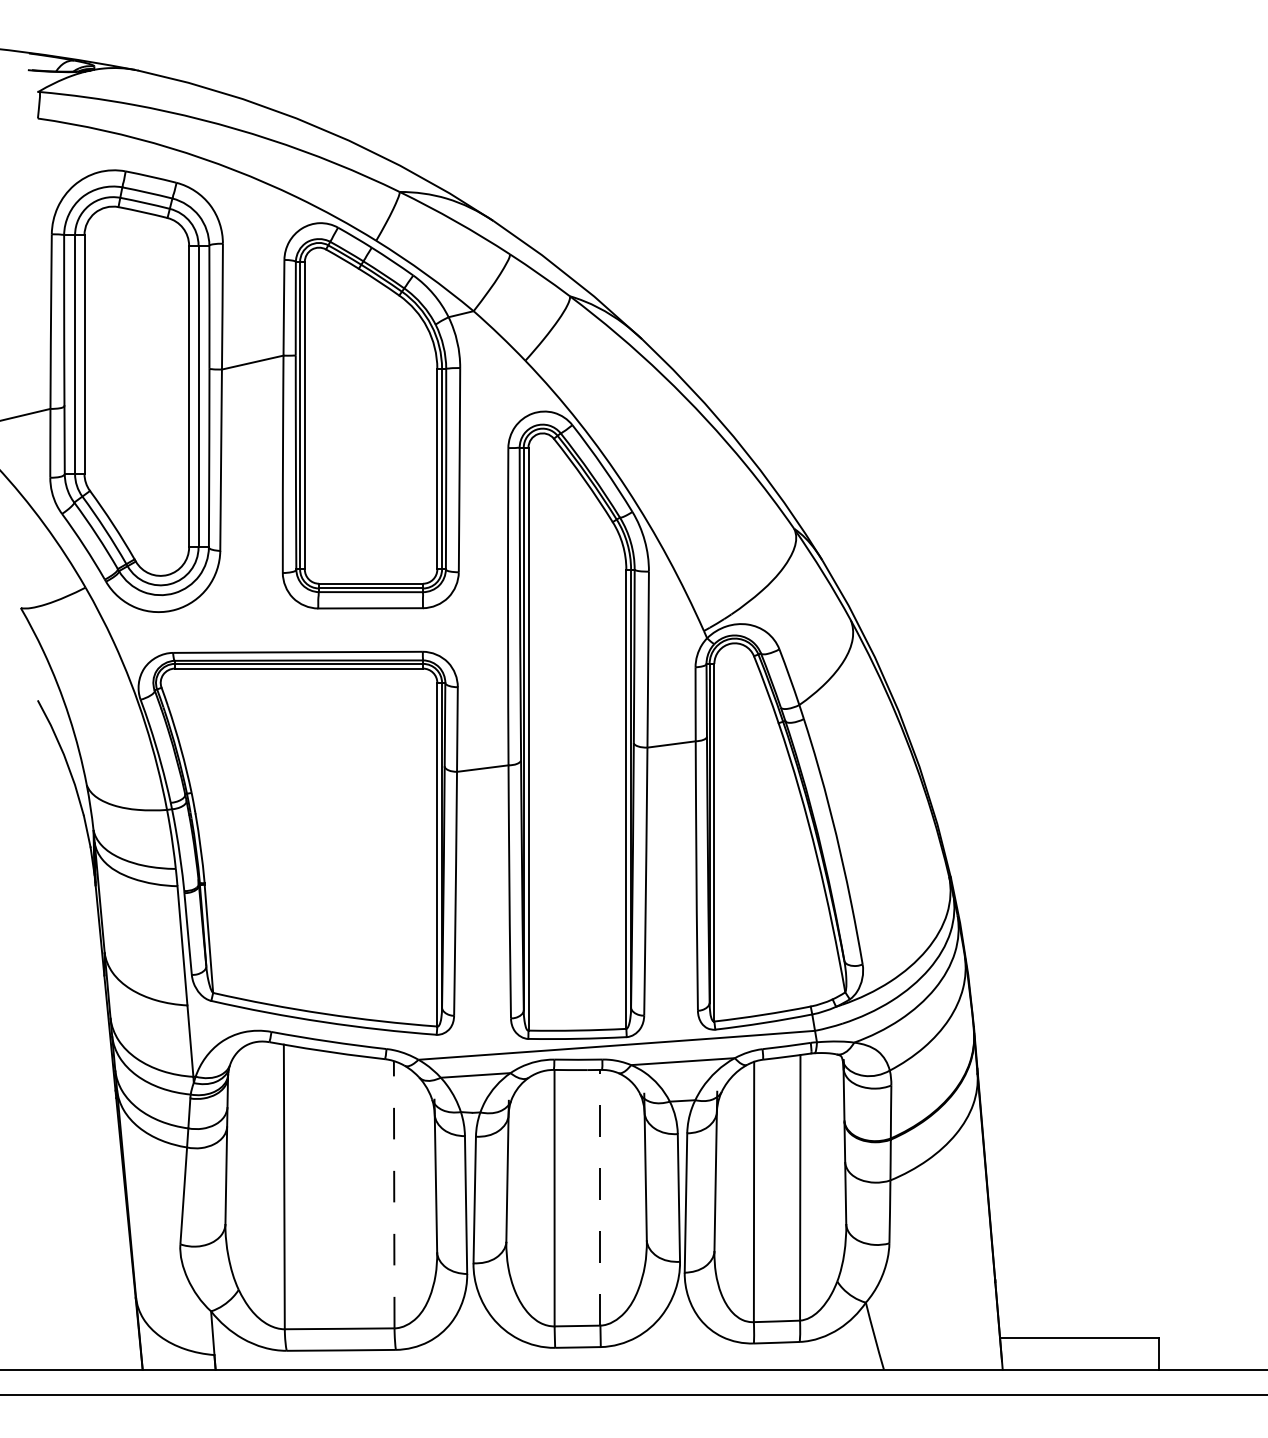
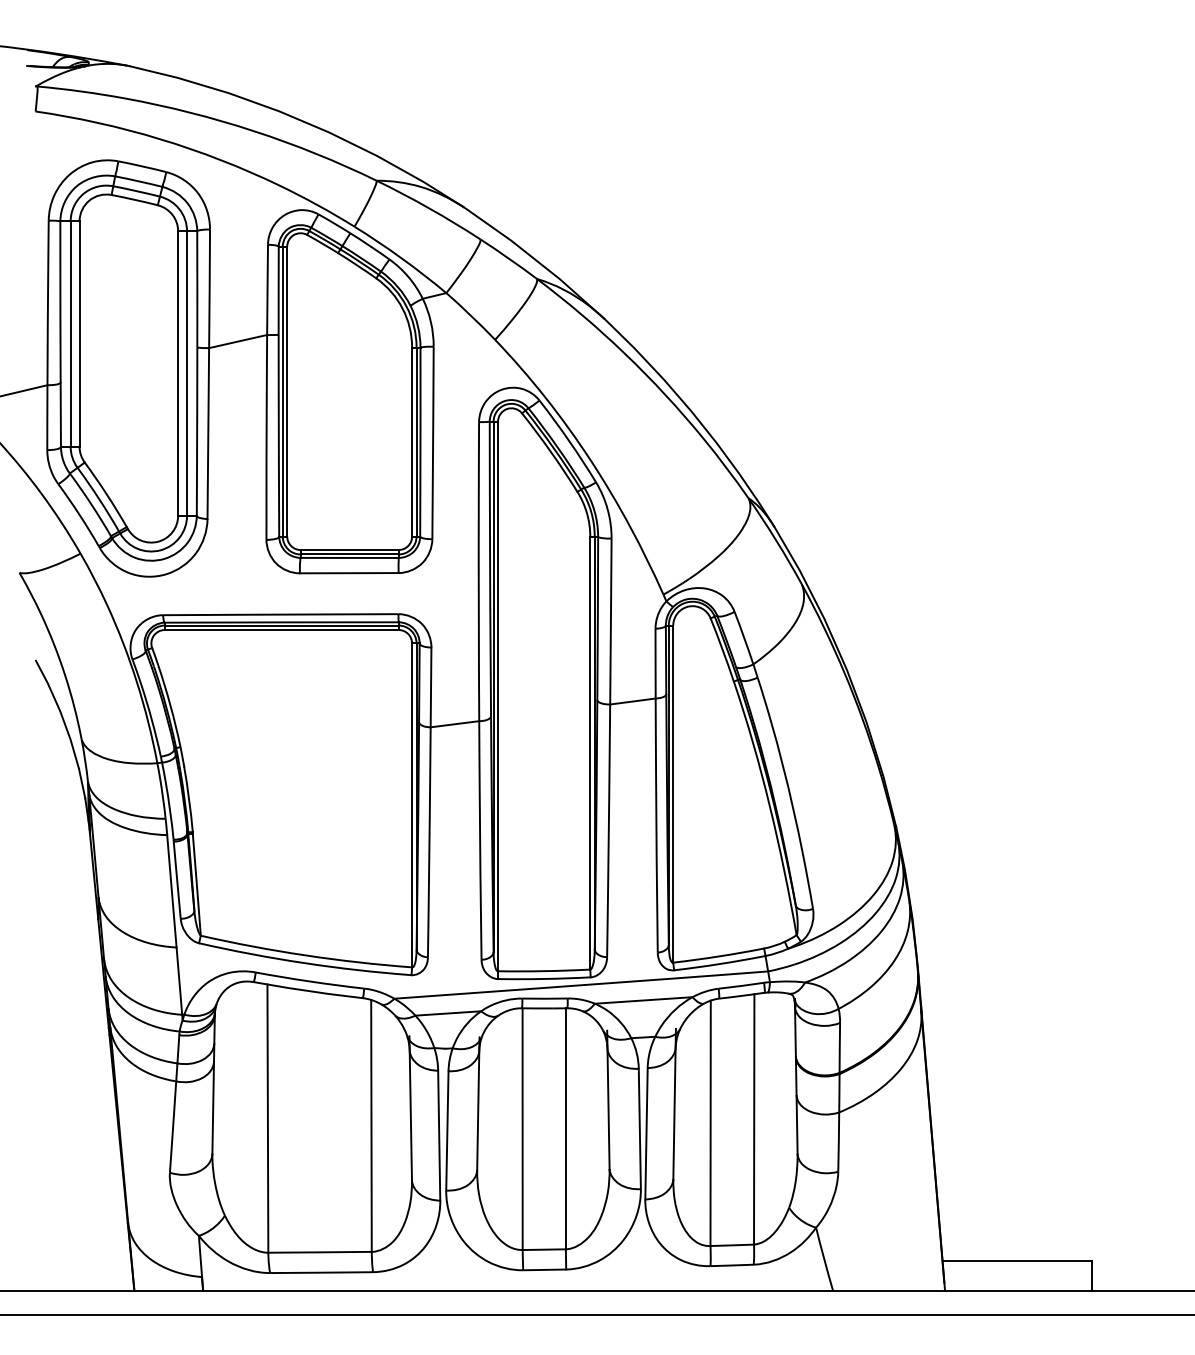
line: (394, 1194) -> (371, 1125), dashed -> solid
line: (600, 1197) -> (565, 1128), dashed -> solid

